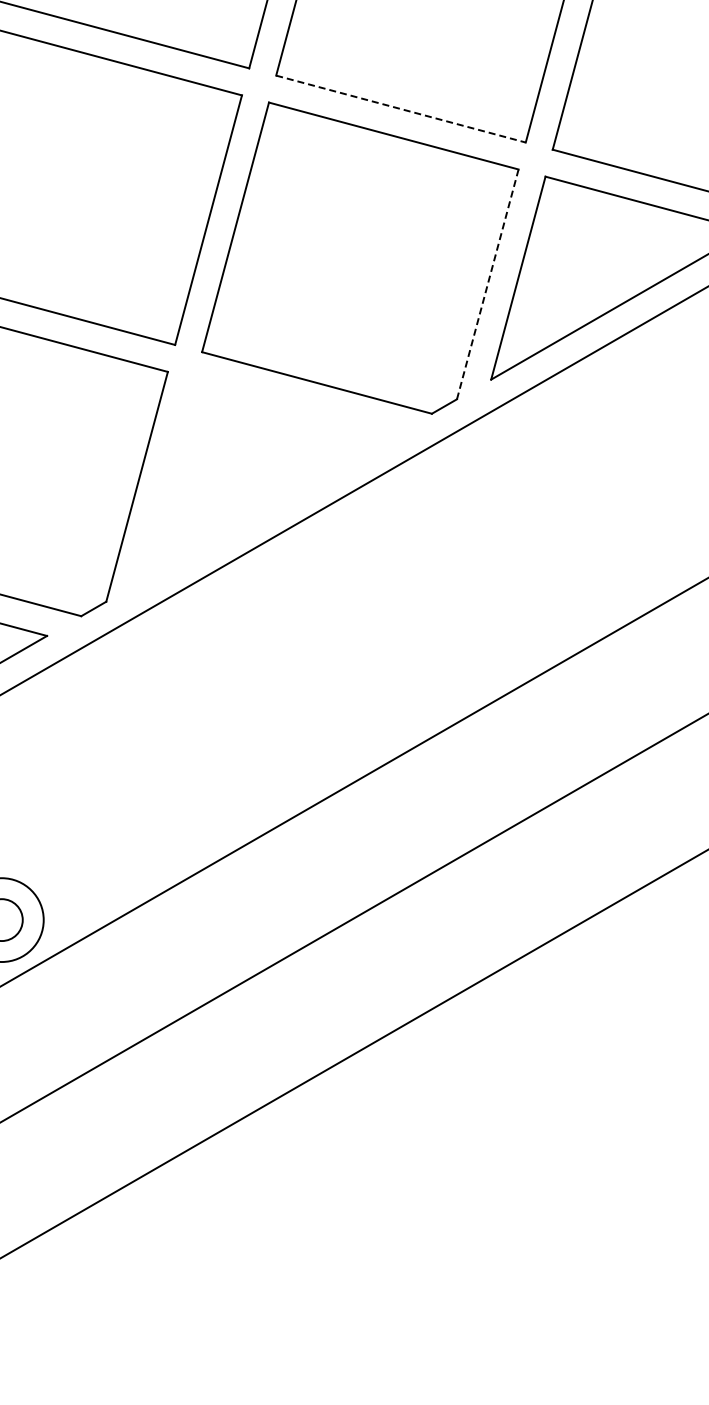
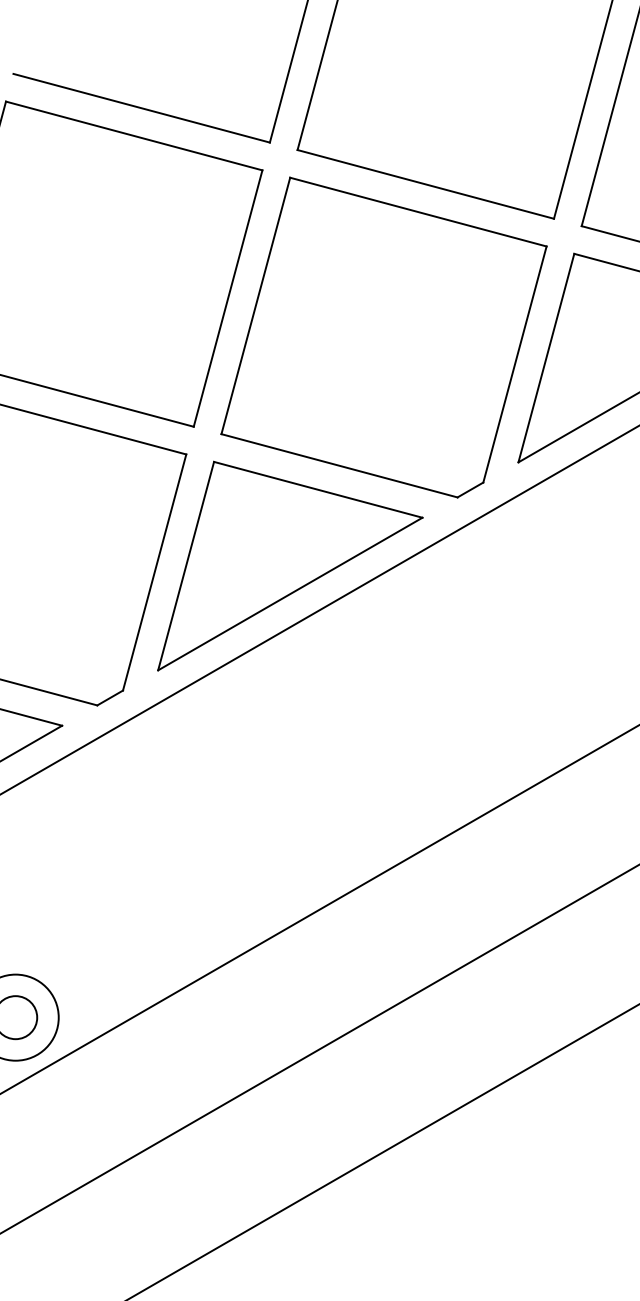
line: (401, 109) -> (426, 184), dashed -> solid
line: (487, 284) -> (514, 364), dashed -> solid
part: (268, 480) -> (289, 566), added

